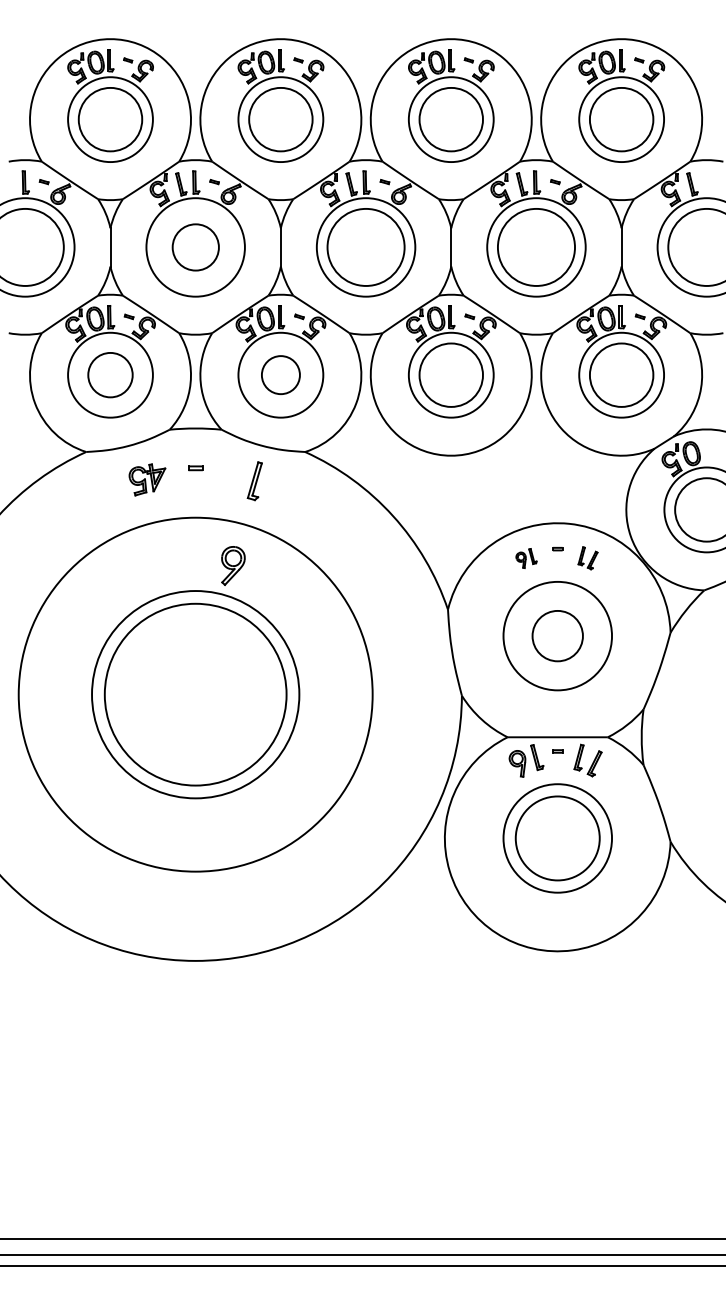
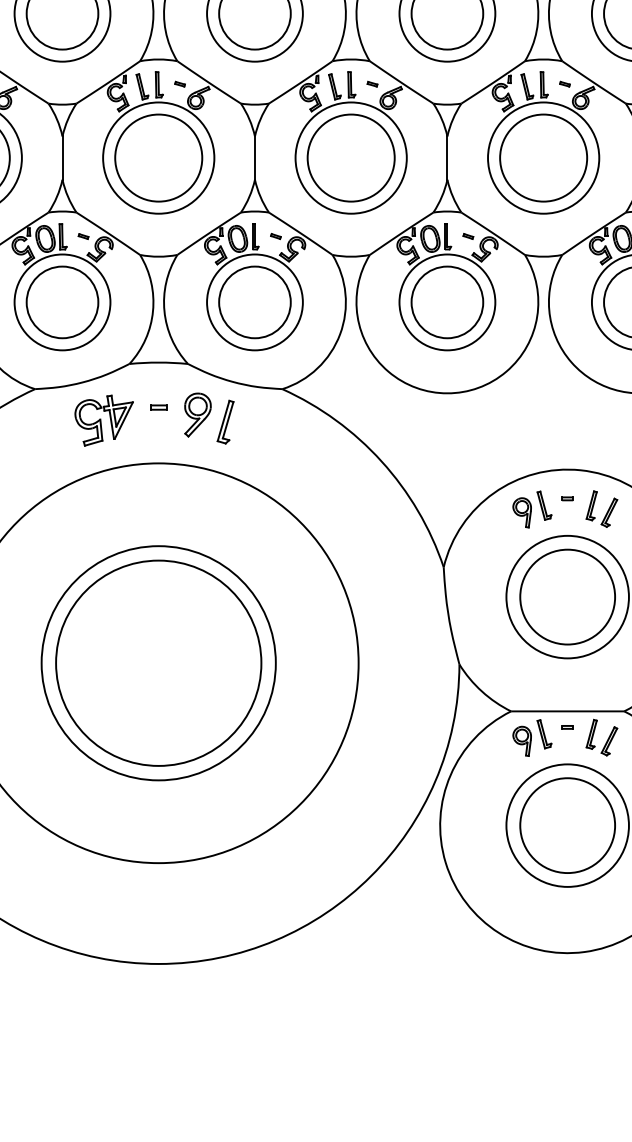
circle: (195, 247) -> (158, 158), size x1.67
circle: (110, 374) -> (62, 301), size x1.43
circle: (280, 374) -> (254, 301), size x1.67
part: (147, 479) -> (104, 420), size x1.43
part: (526, 558) -> (532, 509), size x1.67
part: (587, 558) -> (601, 509), size x1.43
part: (233, 565) -> (198, 414), moved
circle: (557, 636) -> (567, 597), size x1.67

